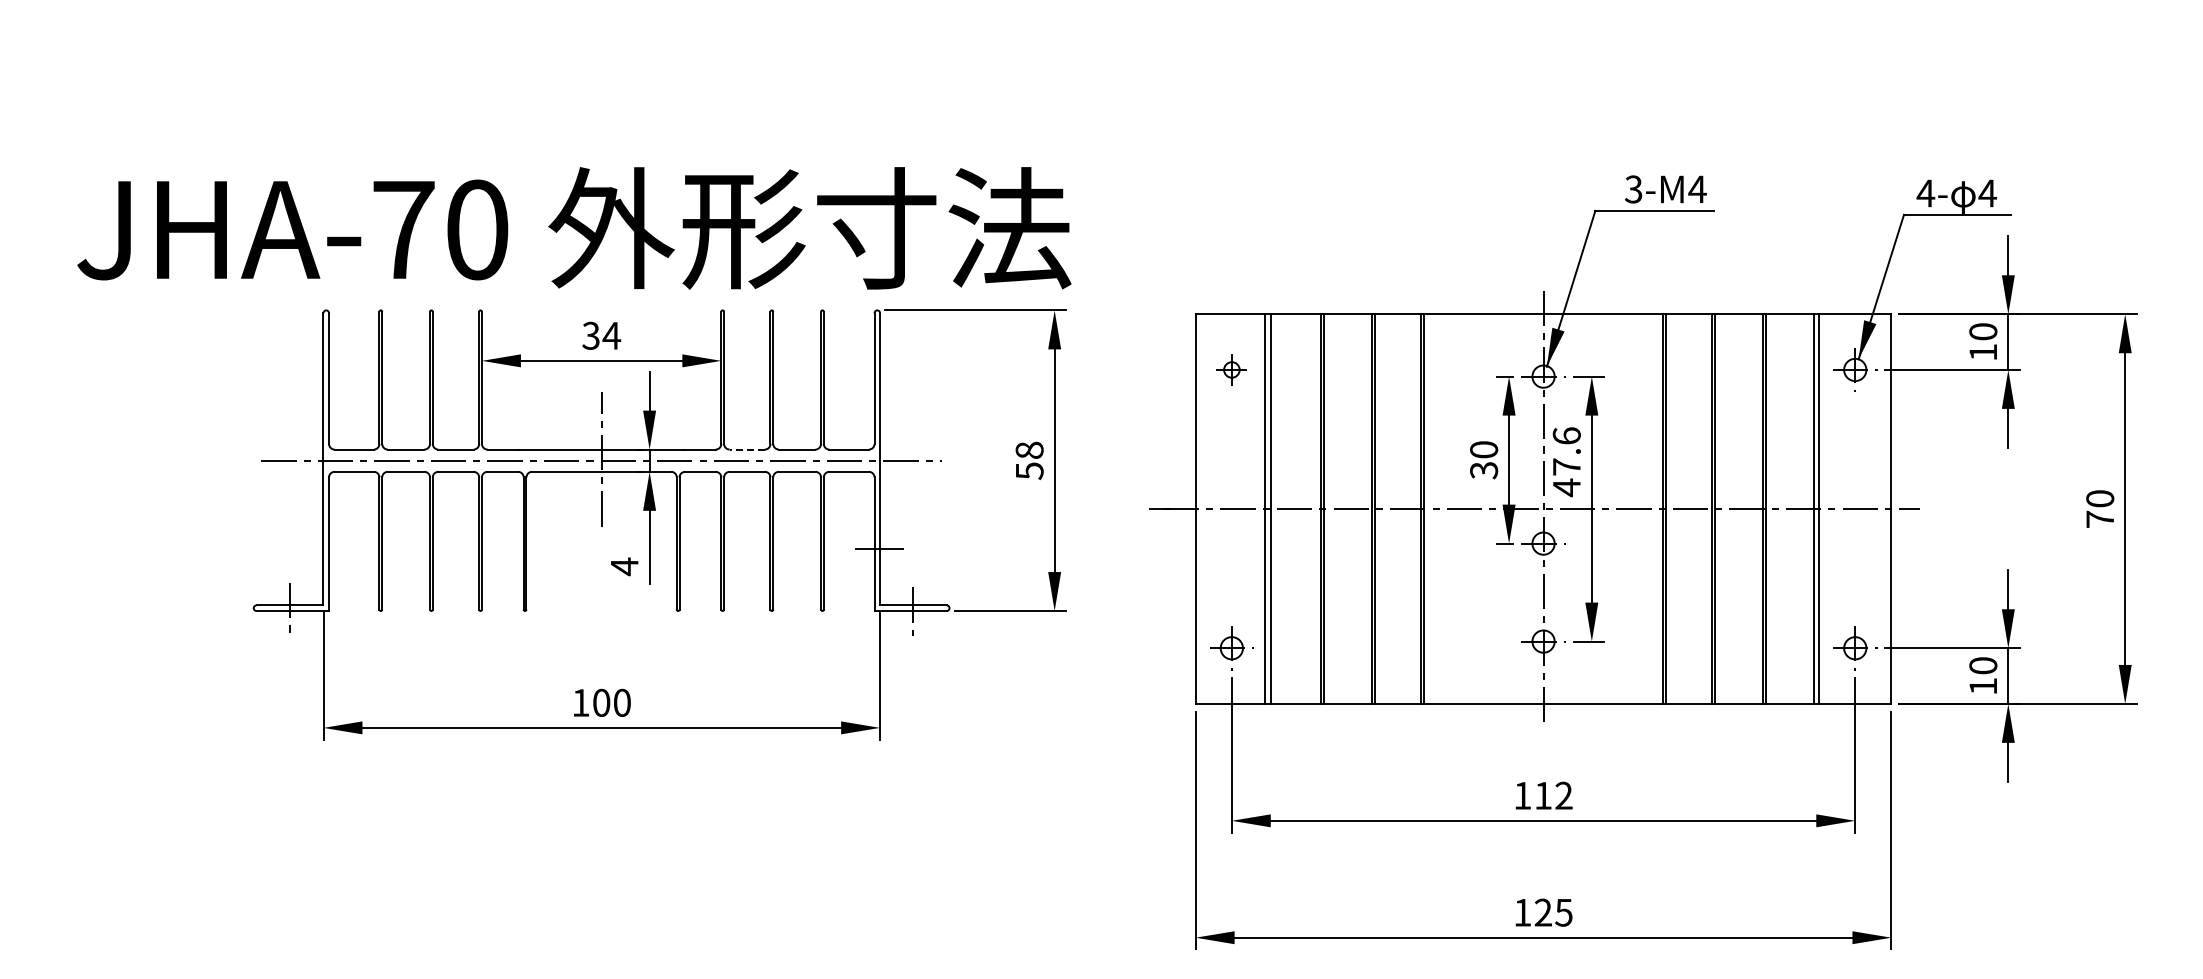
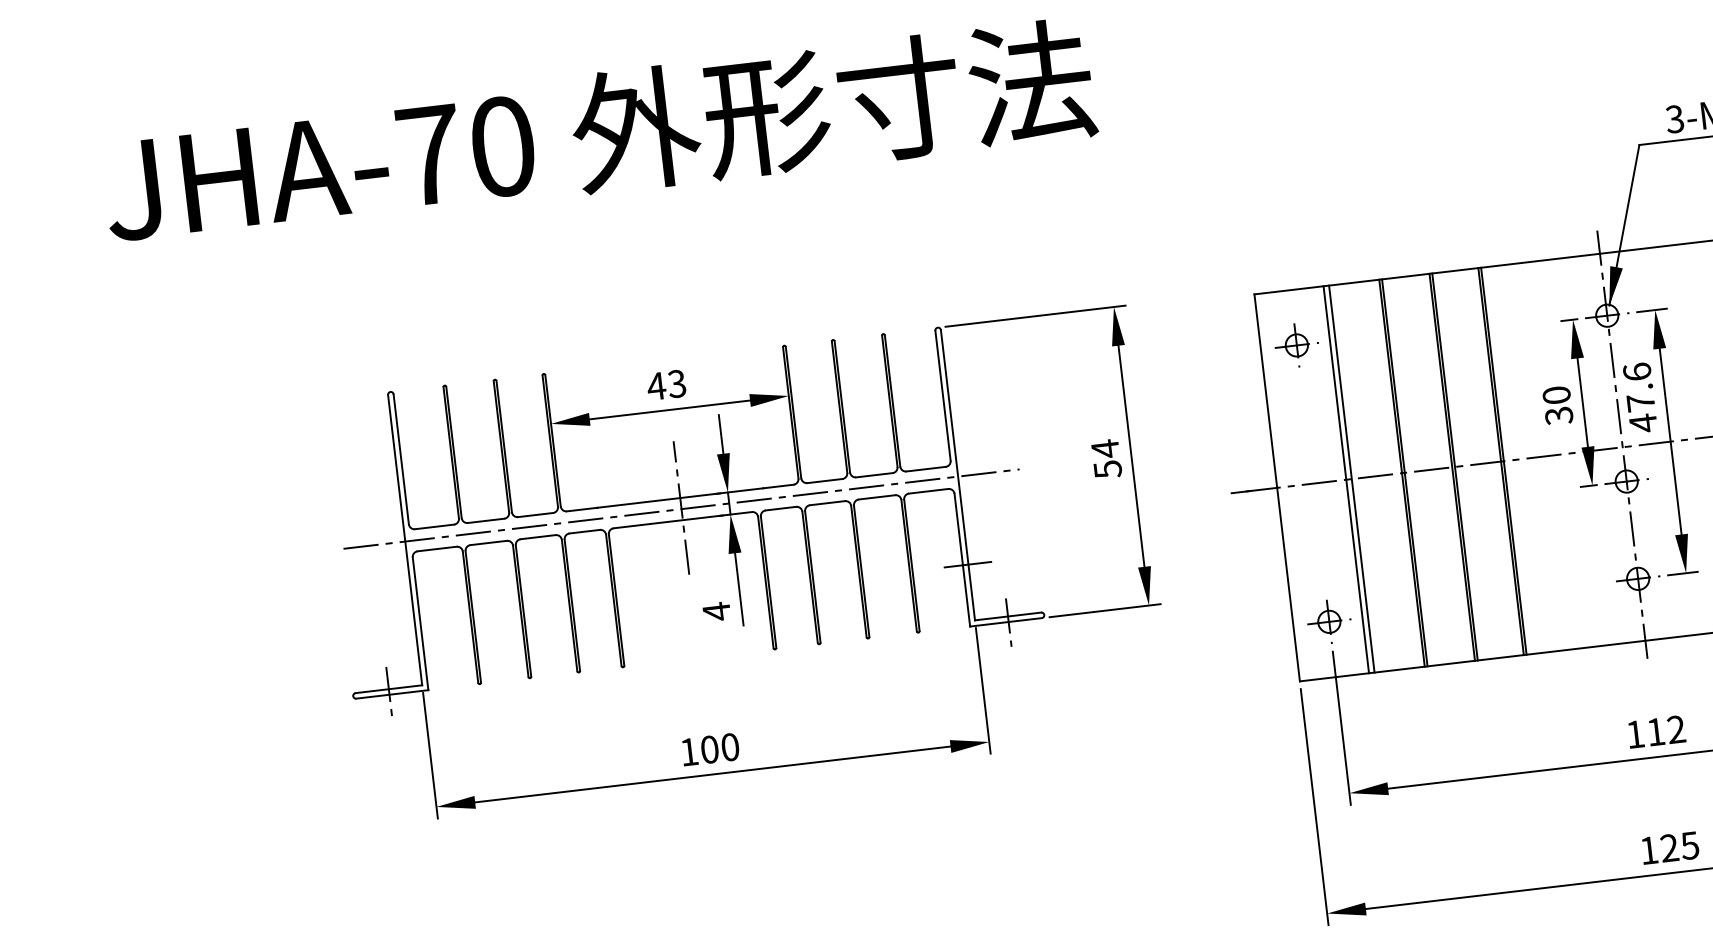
text: (574, 228) -> (599, 133), moved
text: (601, 335) -> (666, 384), 34 -> 43
part: (1231, 369) -> (1296, 345), size x1.43
line: (747, 449) -> (825, 480), dashed -> solid
text: (1029, 450) -> (1105, 449), 58 -> 54

